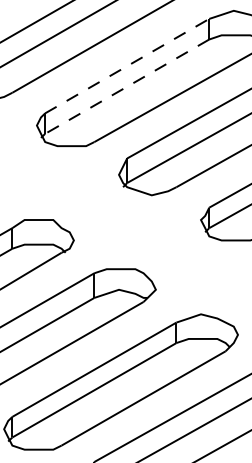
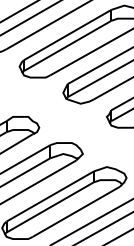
line: (128, 65) -> (68, 34), dashed -> solid
line: (126, 87) -> (67, 46), dashed -> solid

